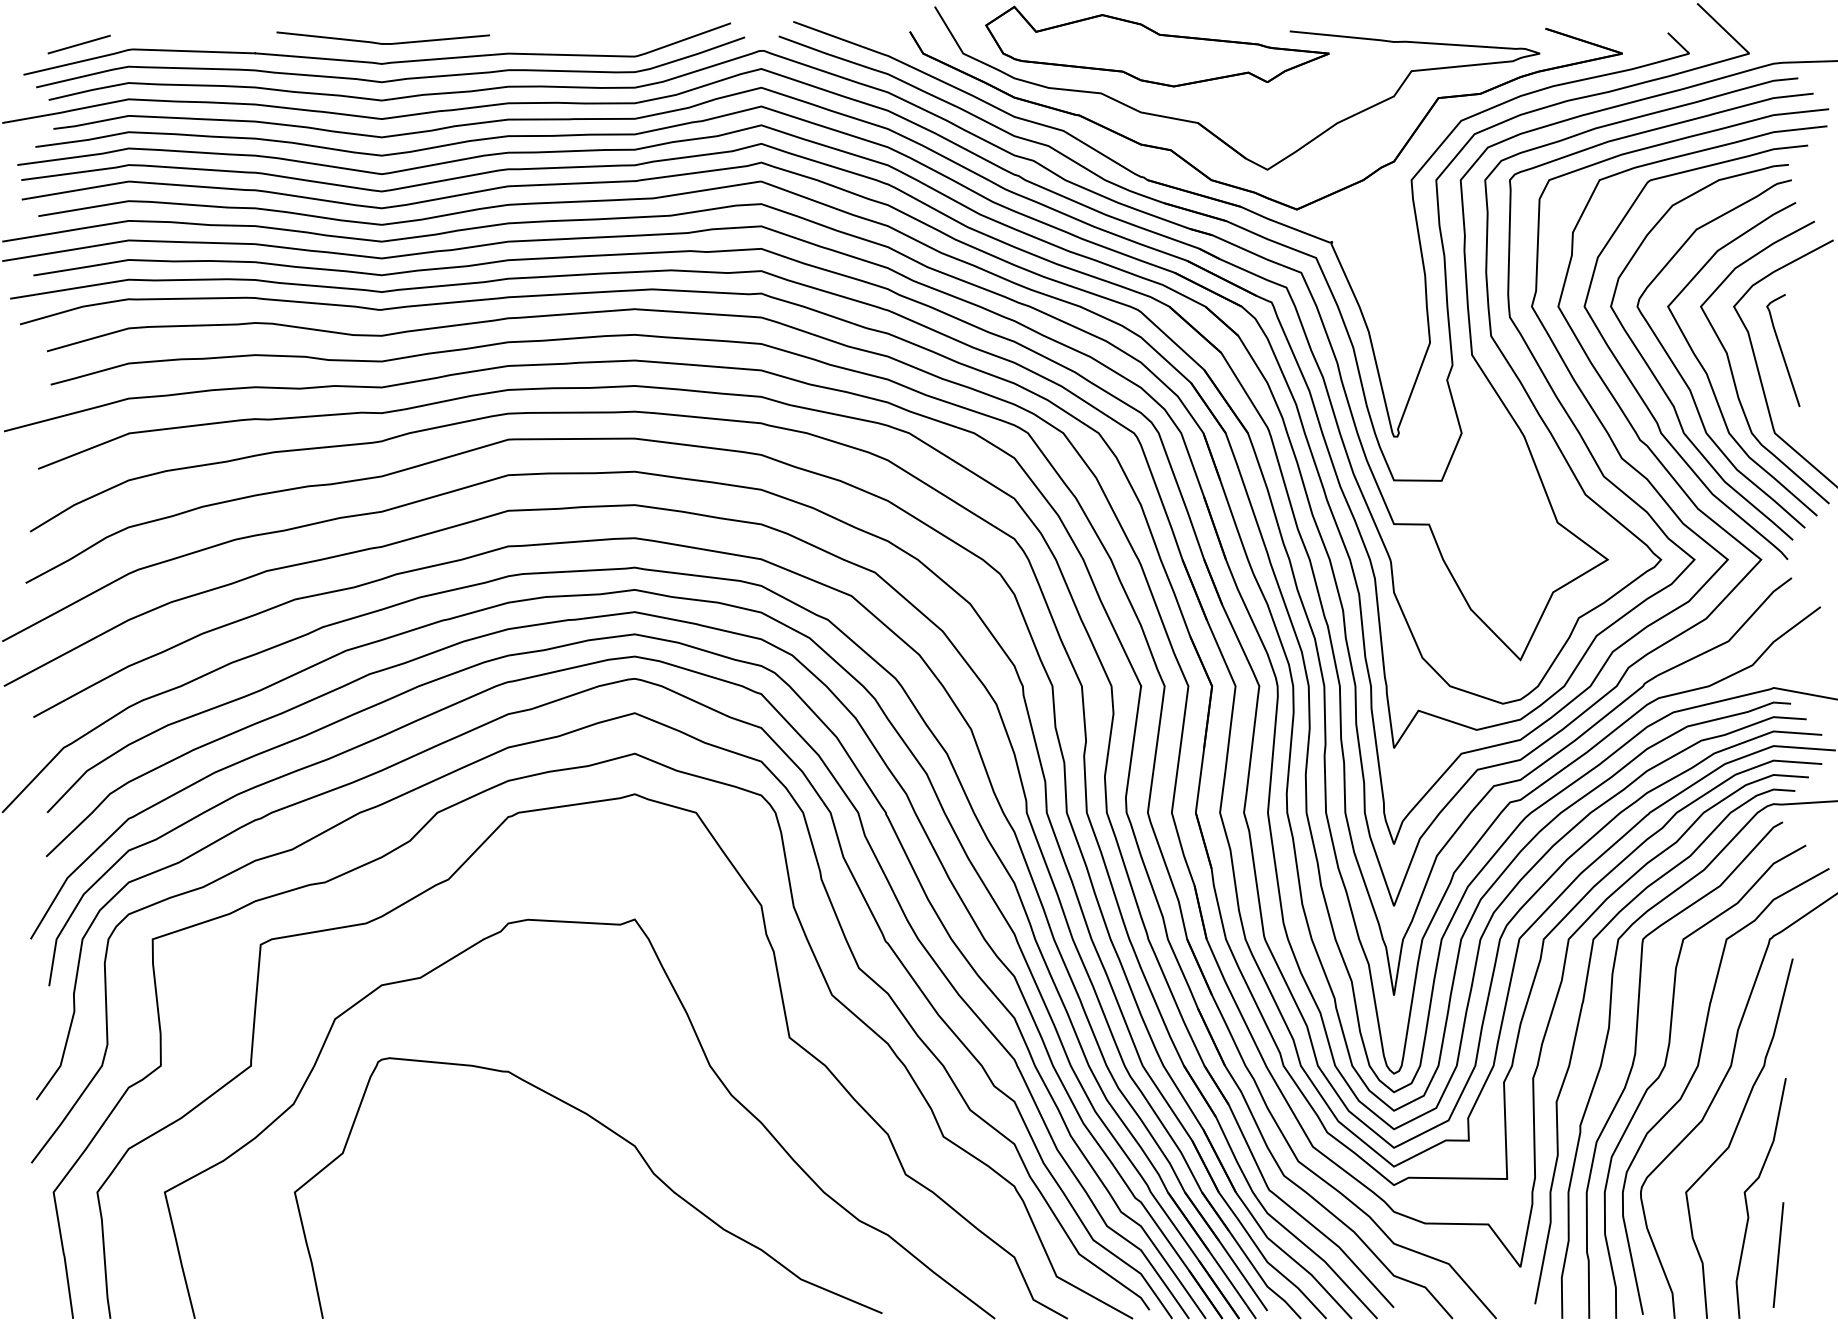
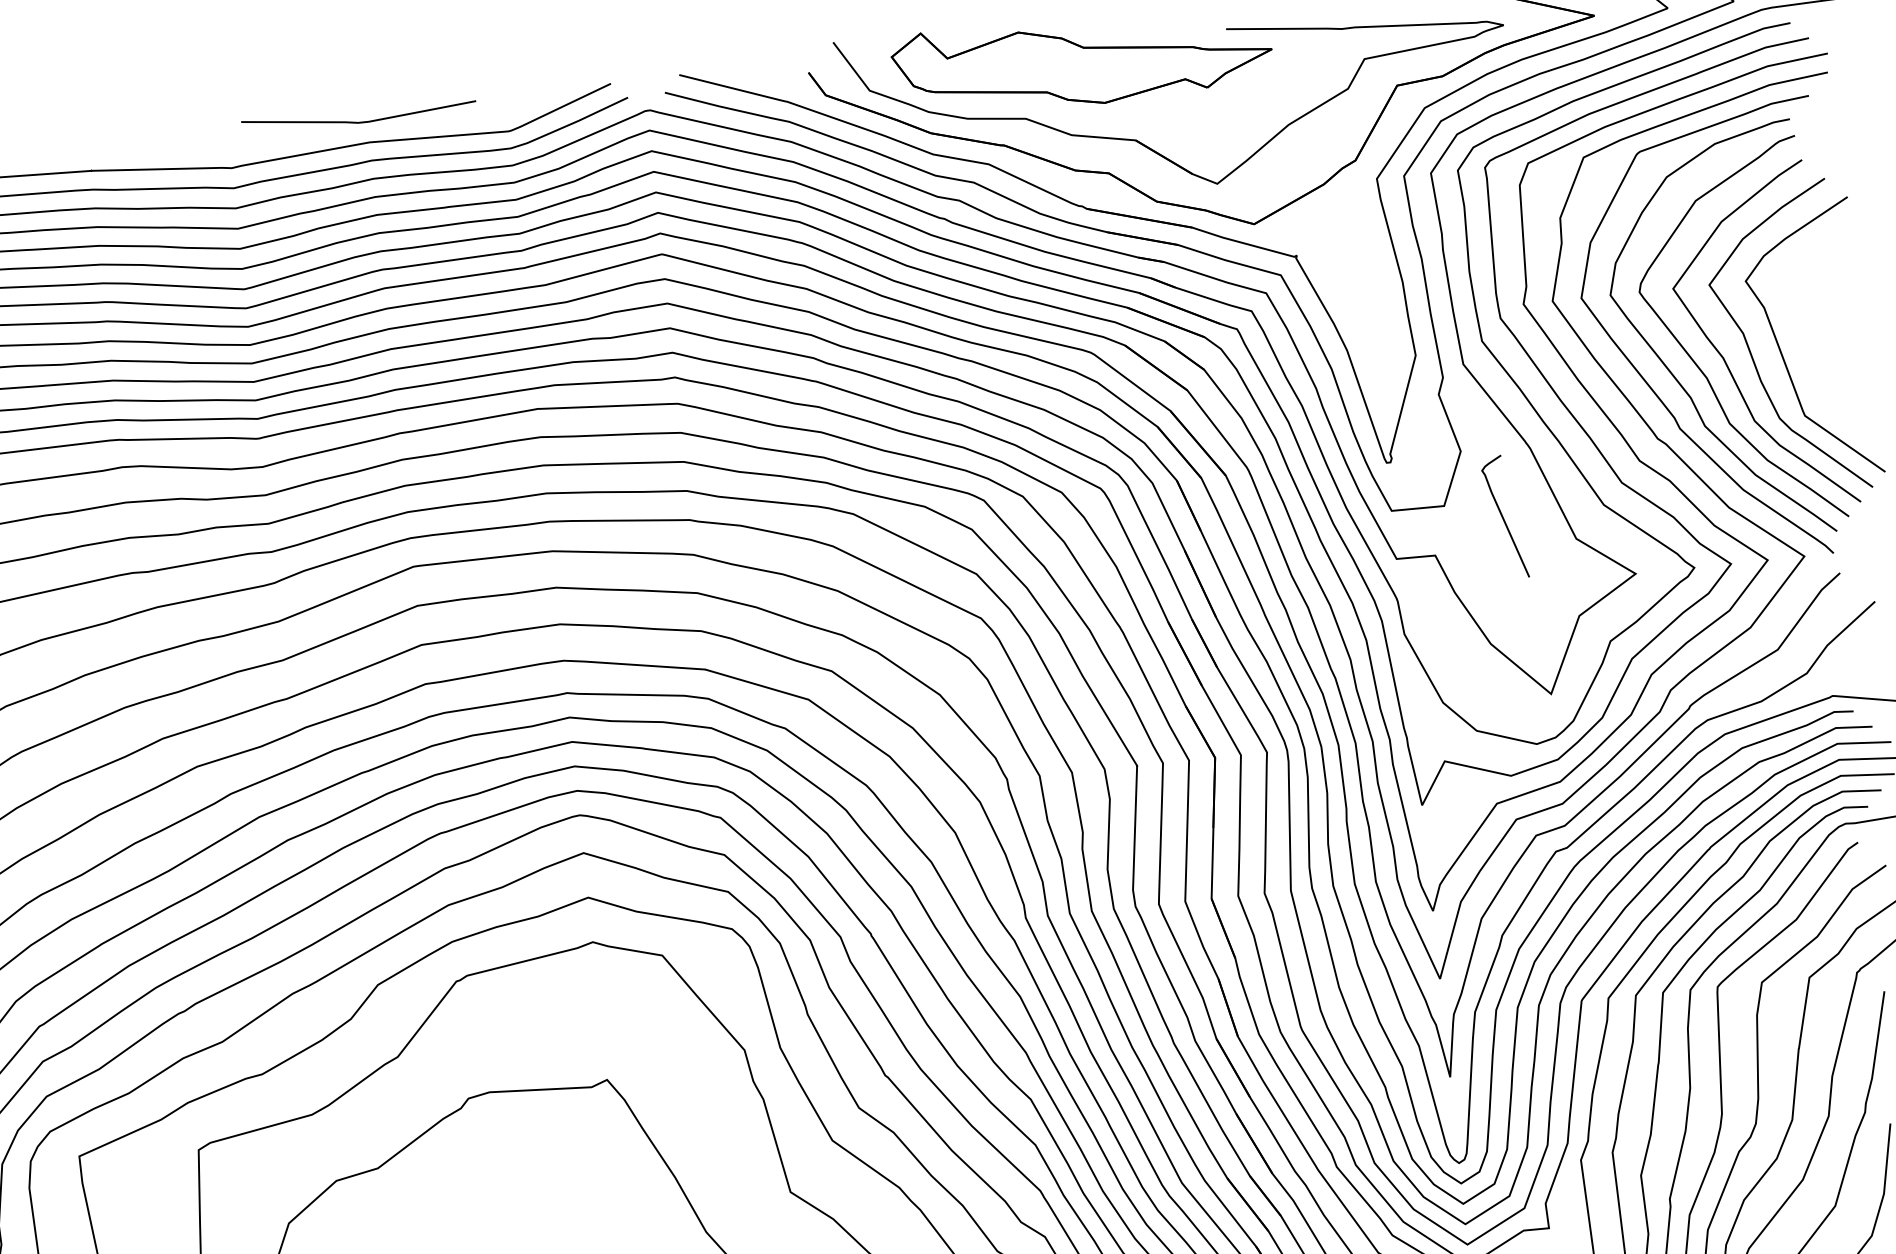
line: (380, 42) -> (356, 121), moved
curve: (1782, 350) -> (1504, 517), moved

